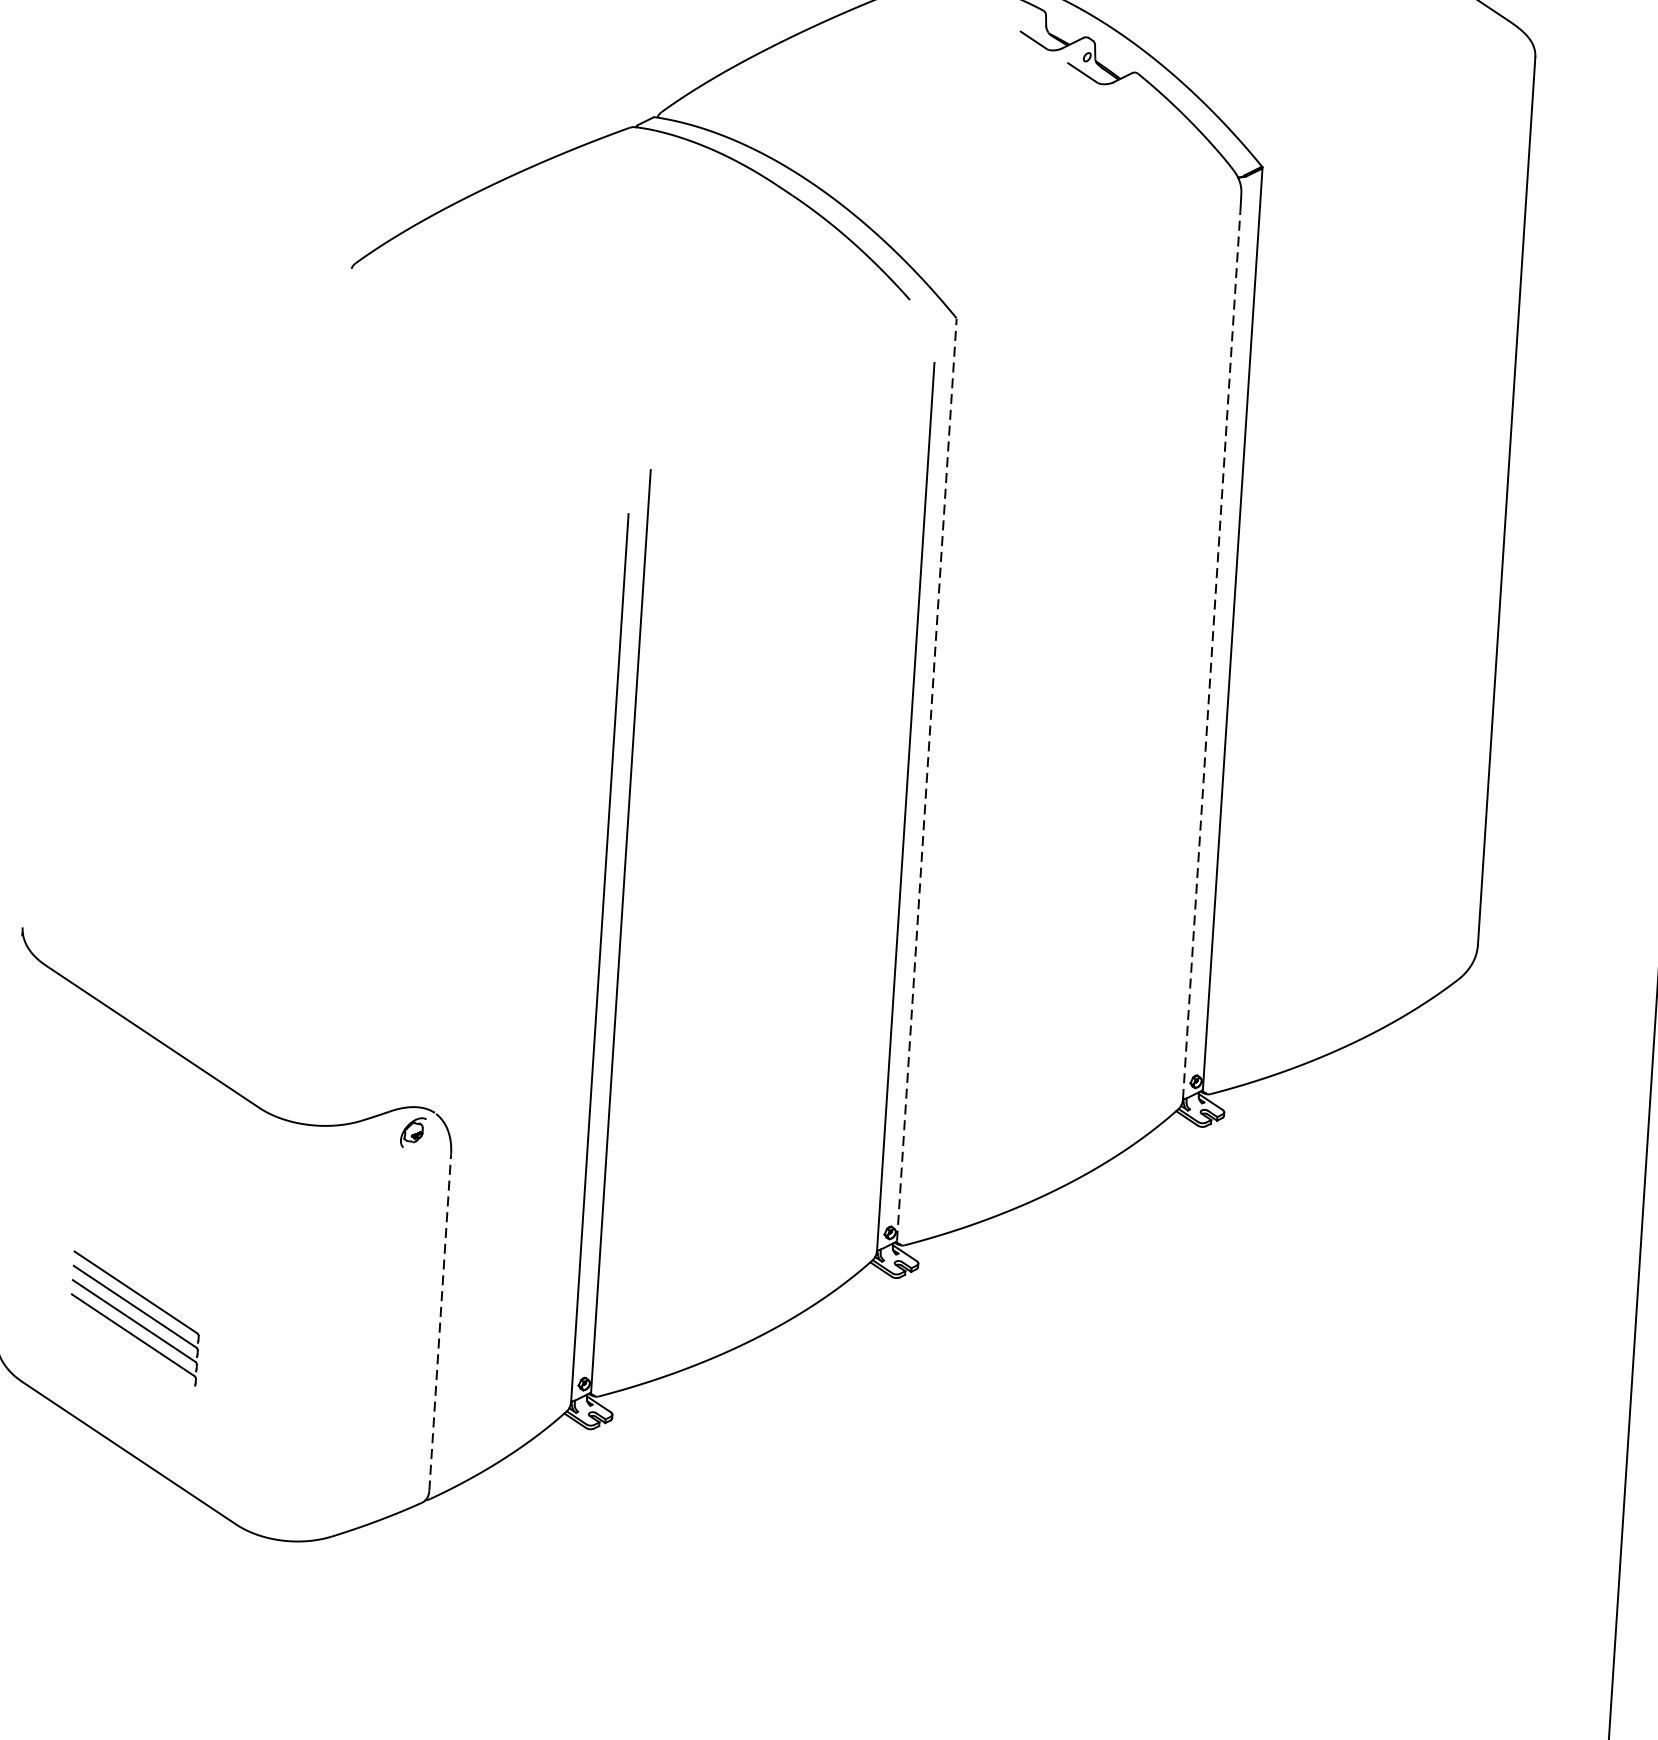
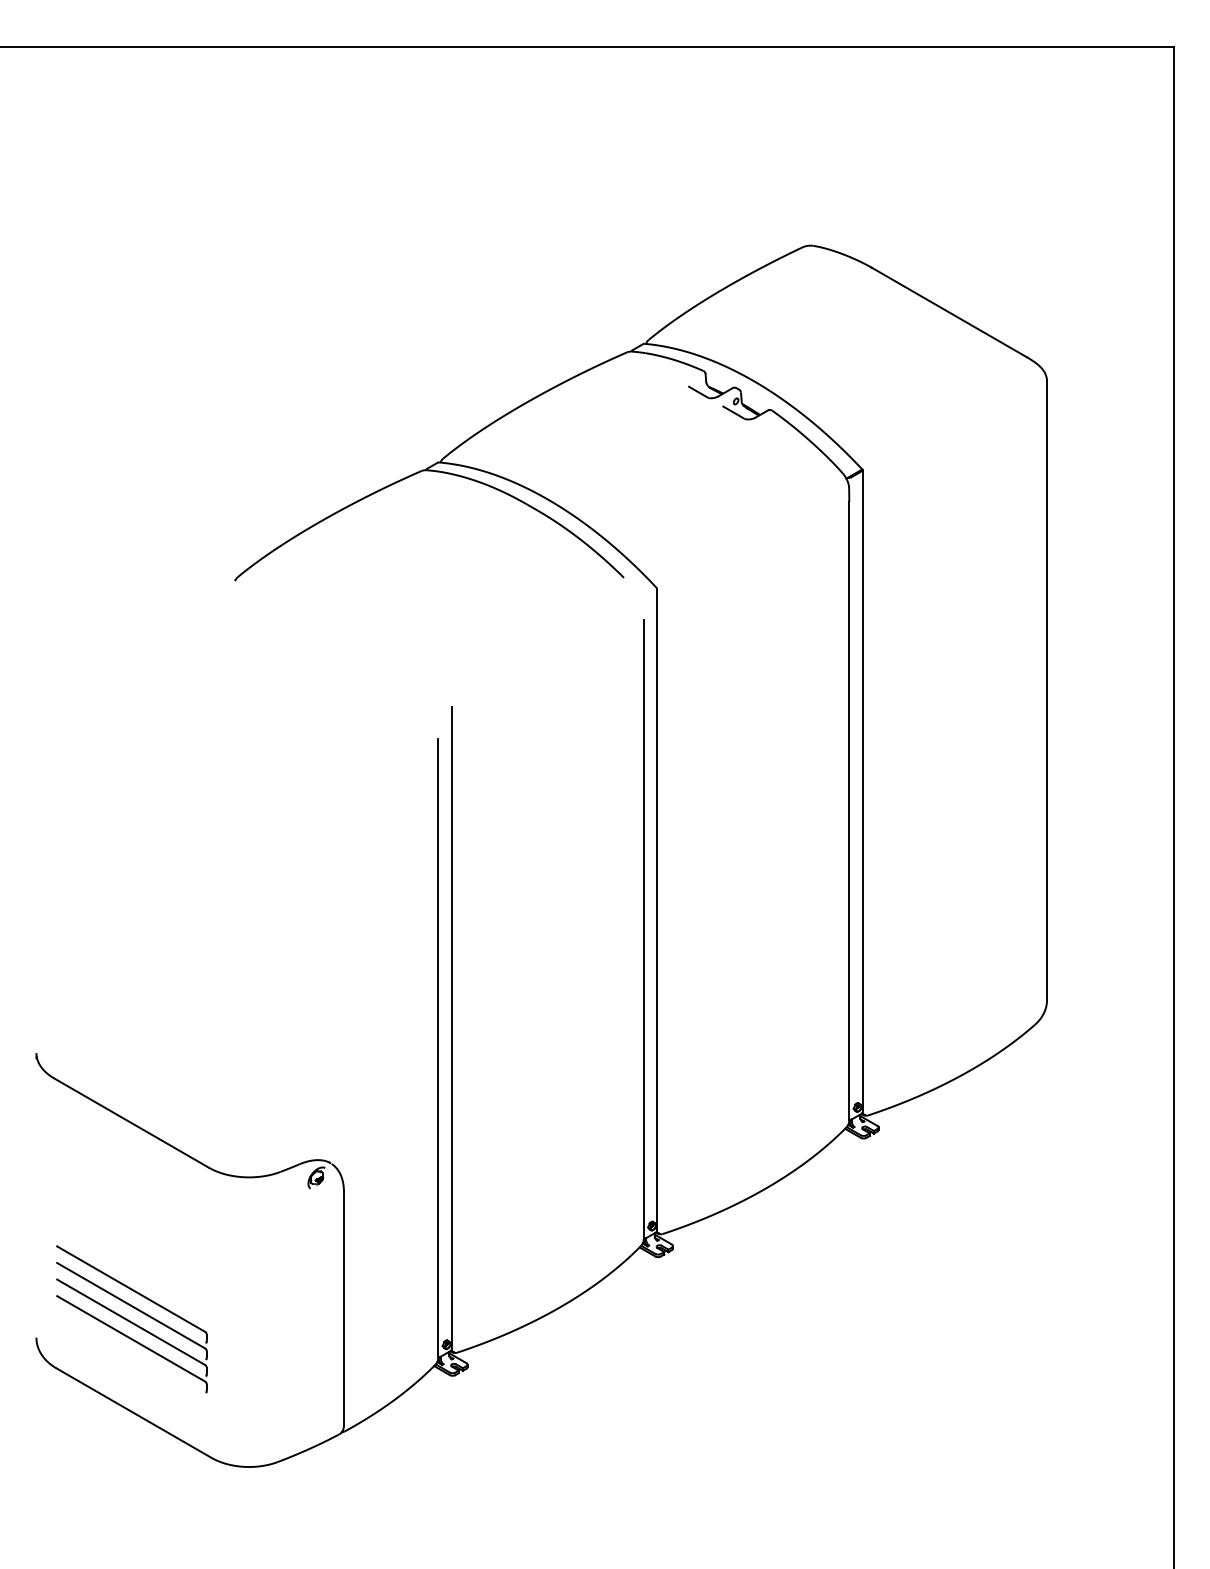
line: (1212, 654) -> (849, 810), dashed -> solid
line: (927, 779) -> (657, 909), dashed -> solid
part: (134, 1318) -> (131, 1319), size x1.67
line: (439, 1322) -> (343, 1308), dashed -> solid

